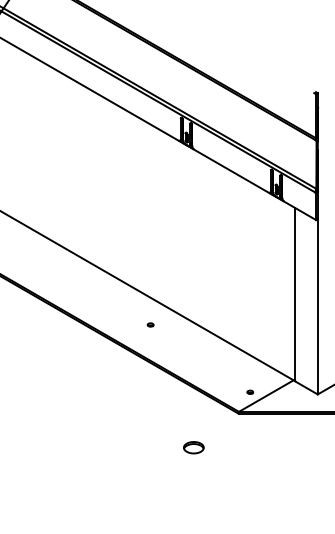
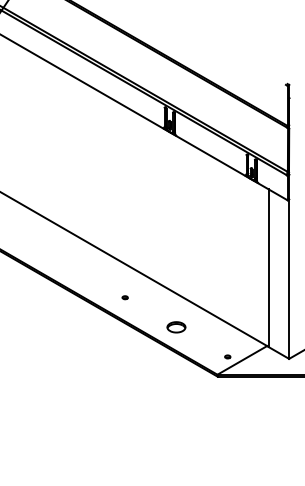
part: (149, 324) -> (124, 297), moved
part: (193, 447) -> (176, 327), moved

